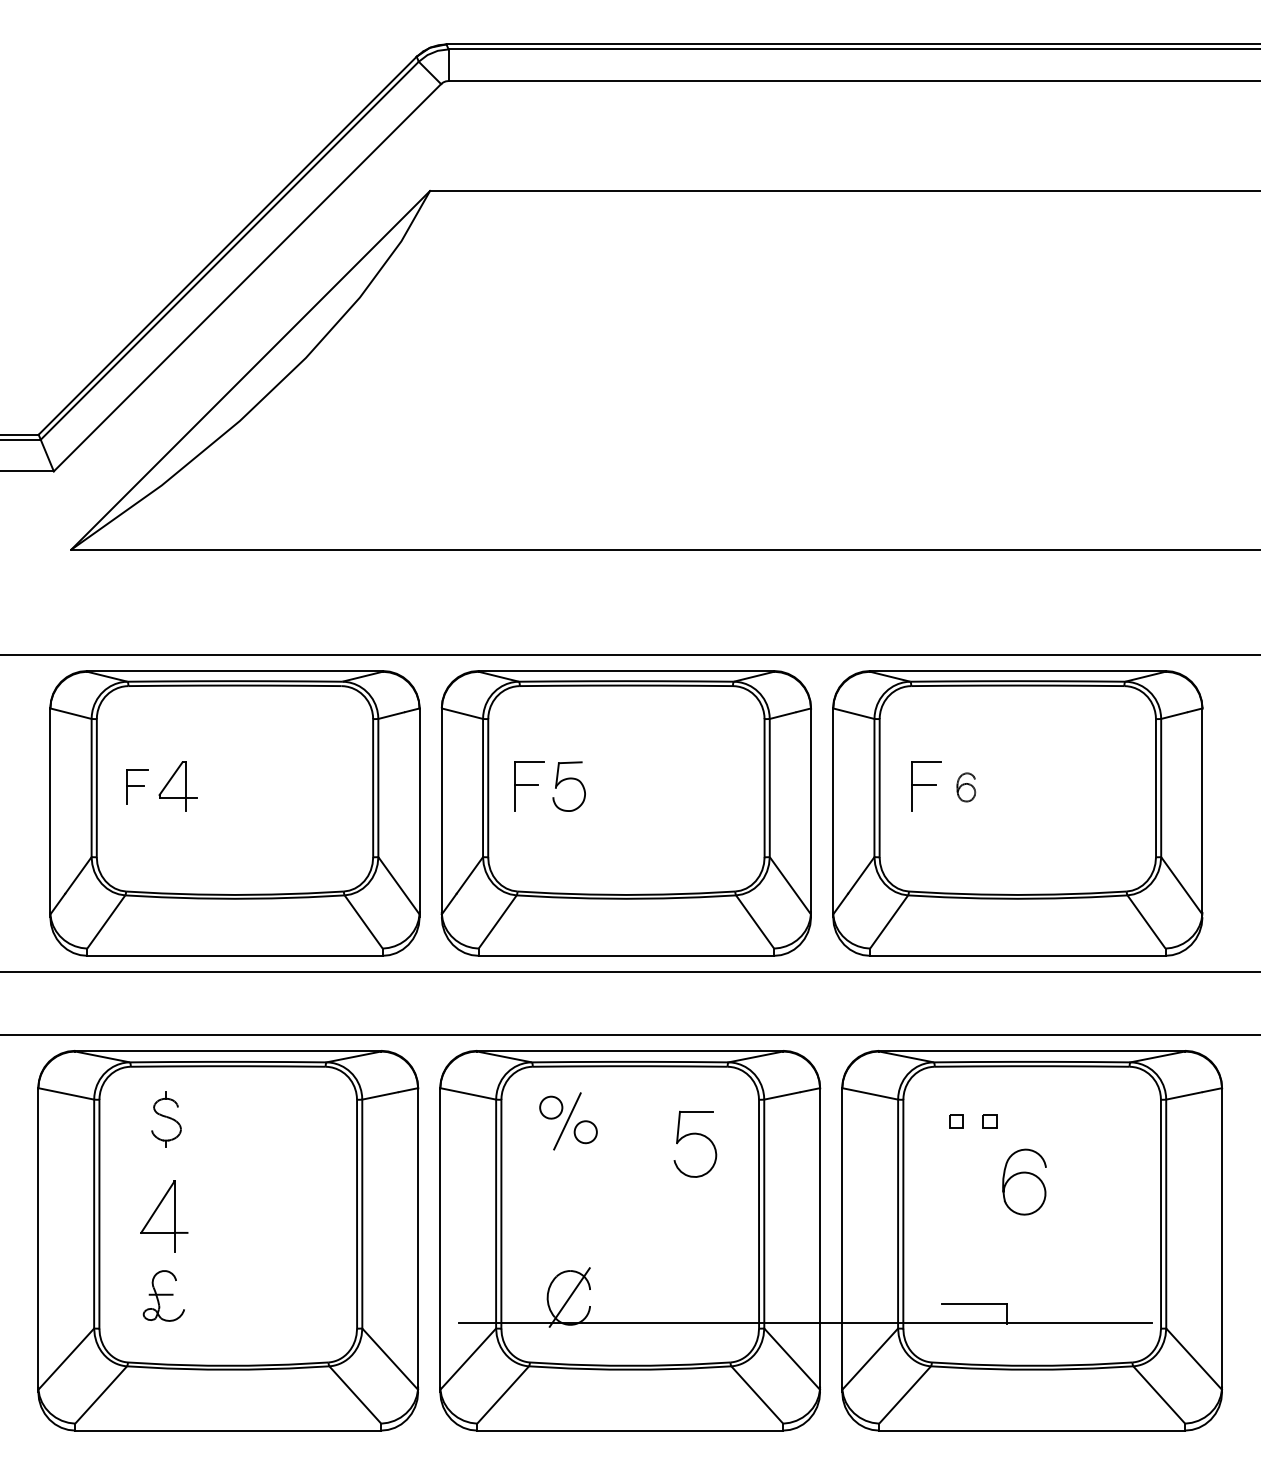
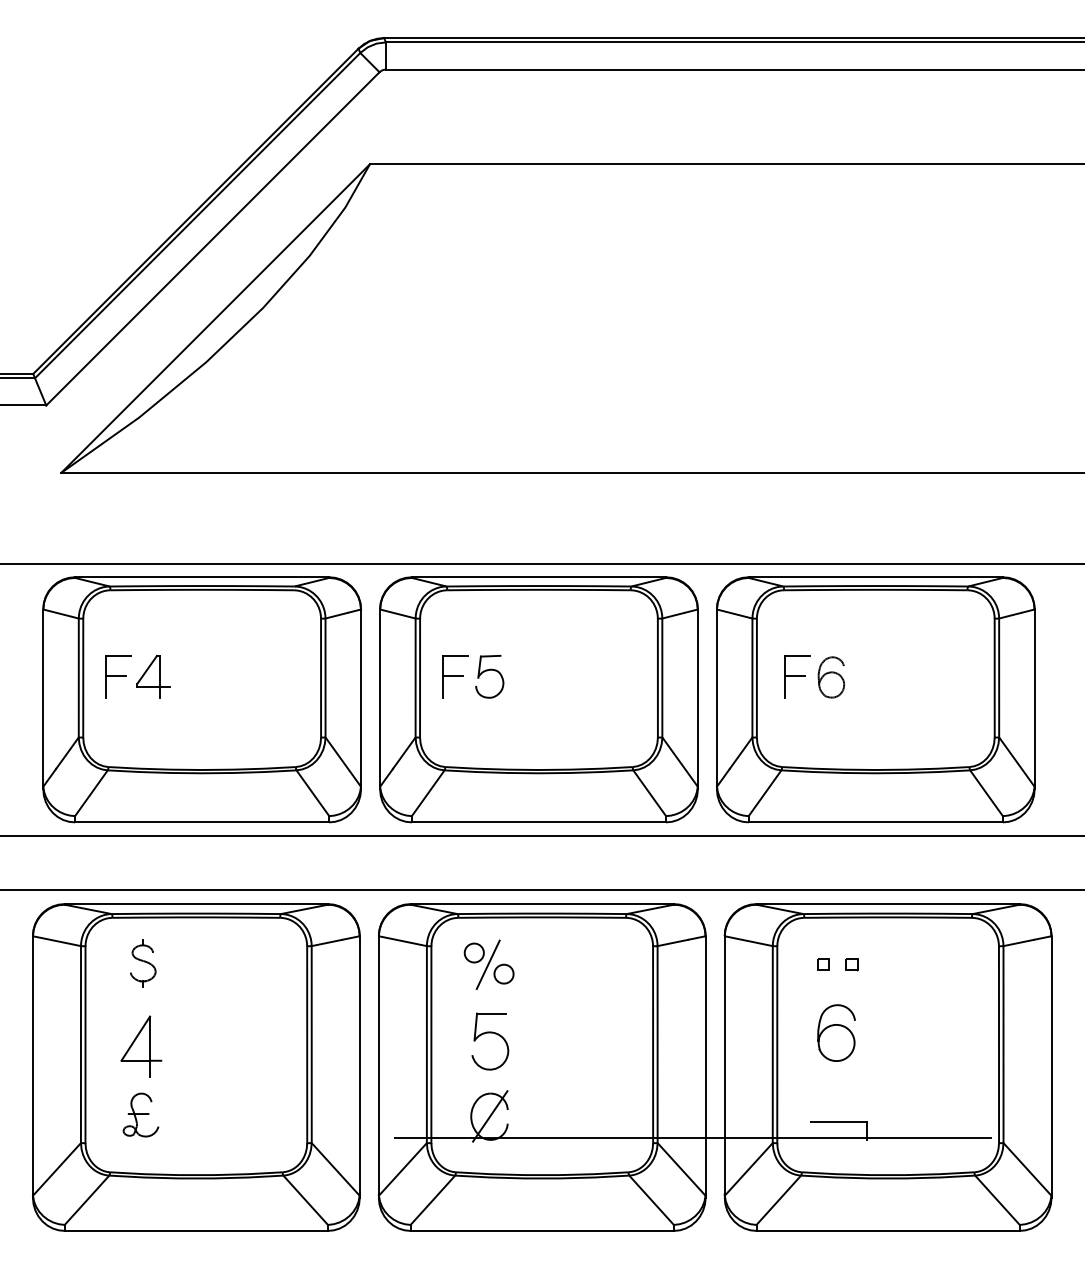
part: (137, 786) -> (118, 676), size x1.43
part: (966, 787) -> (831, 677), size x1.67
part: (695, 1134) -> (490, 1033), moved
curve: (1020, 1174) -> (833, 1026), moved

